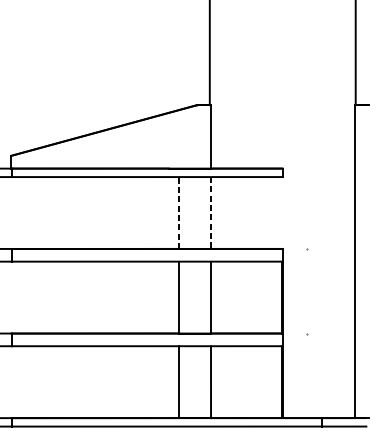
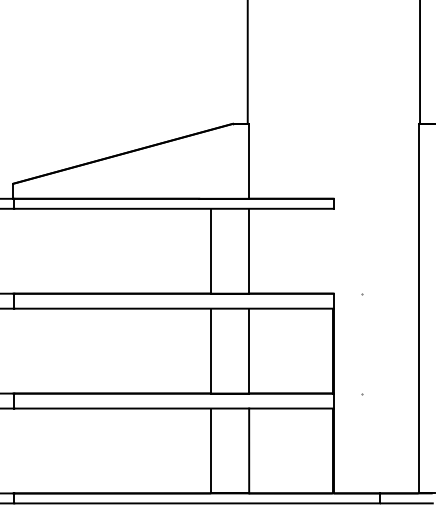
line: (179, 212) -> (211, 250), dashed -> solid
line: (211, 213) -> (249, 251), dashed -> solid

